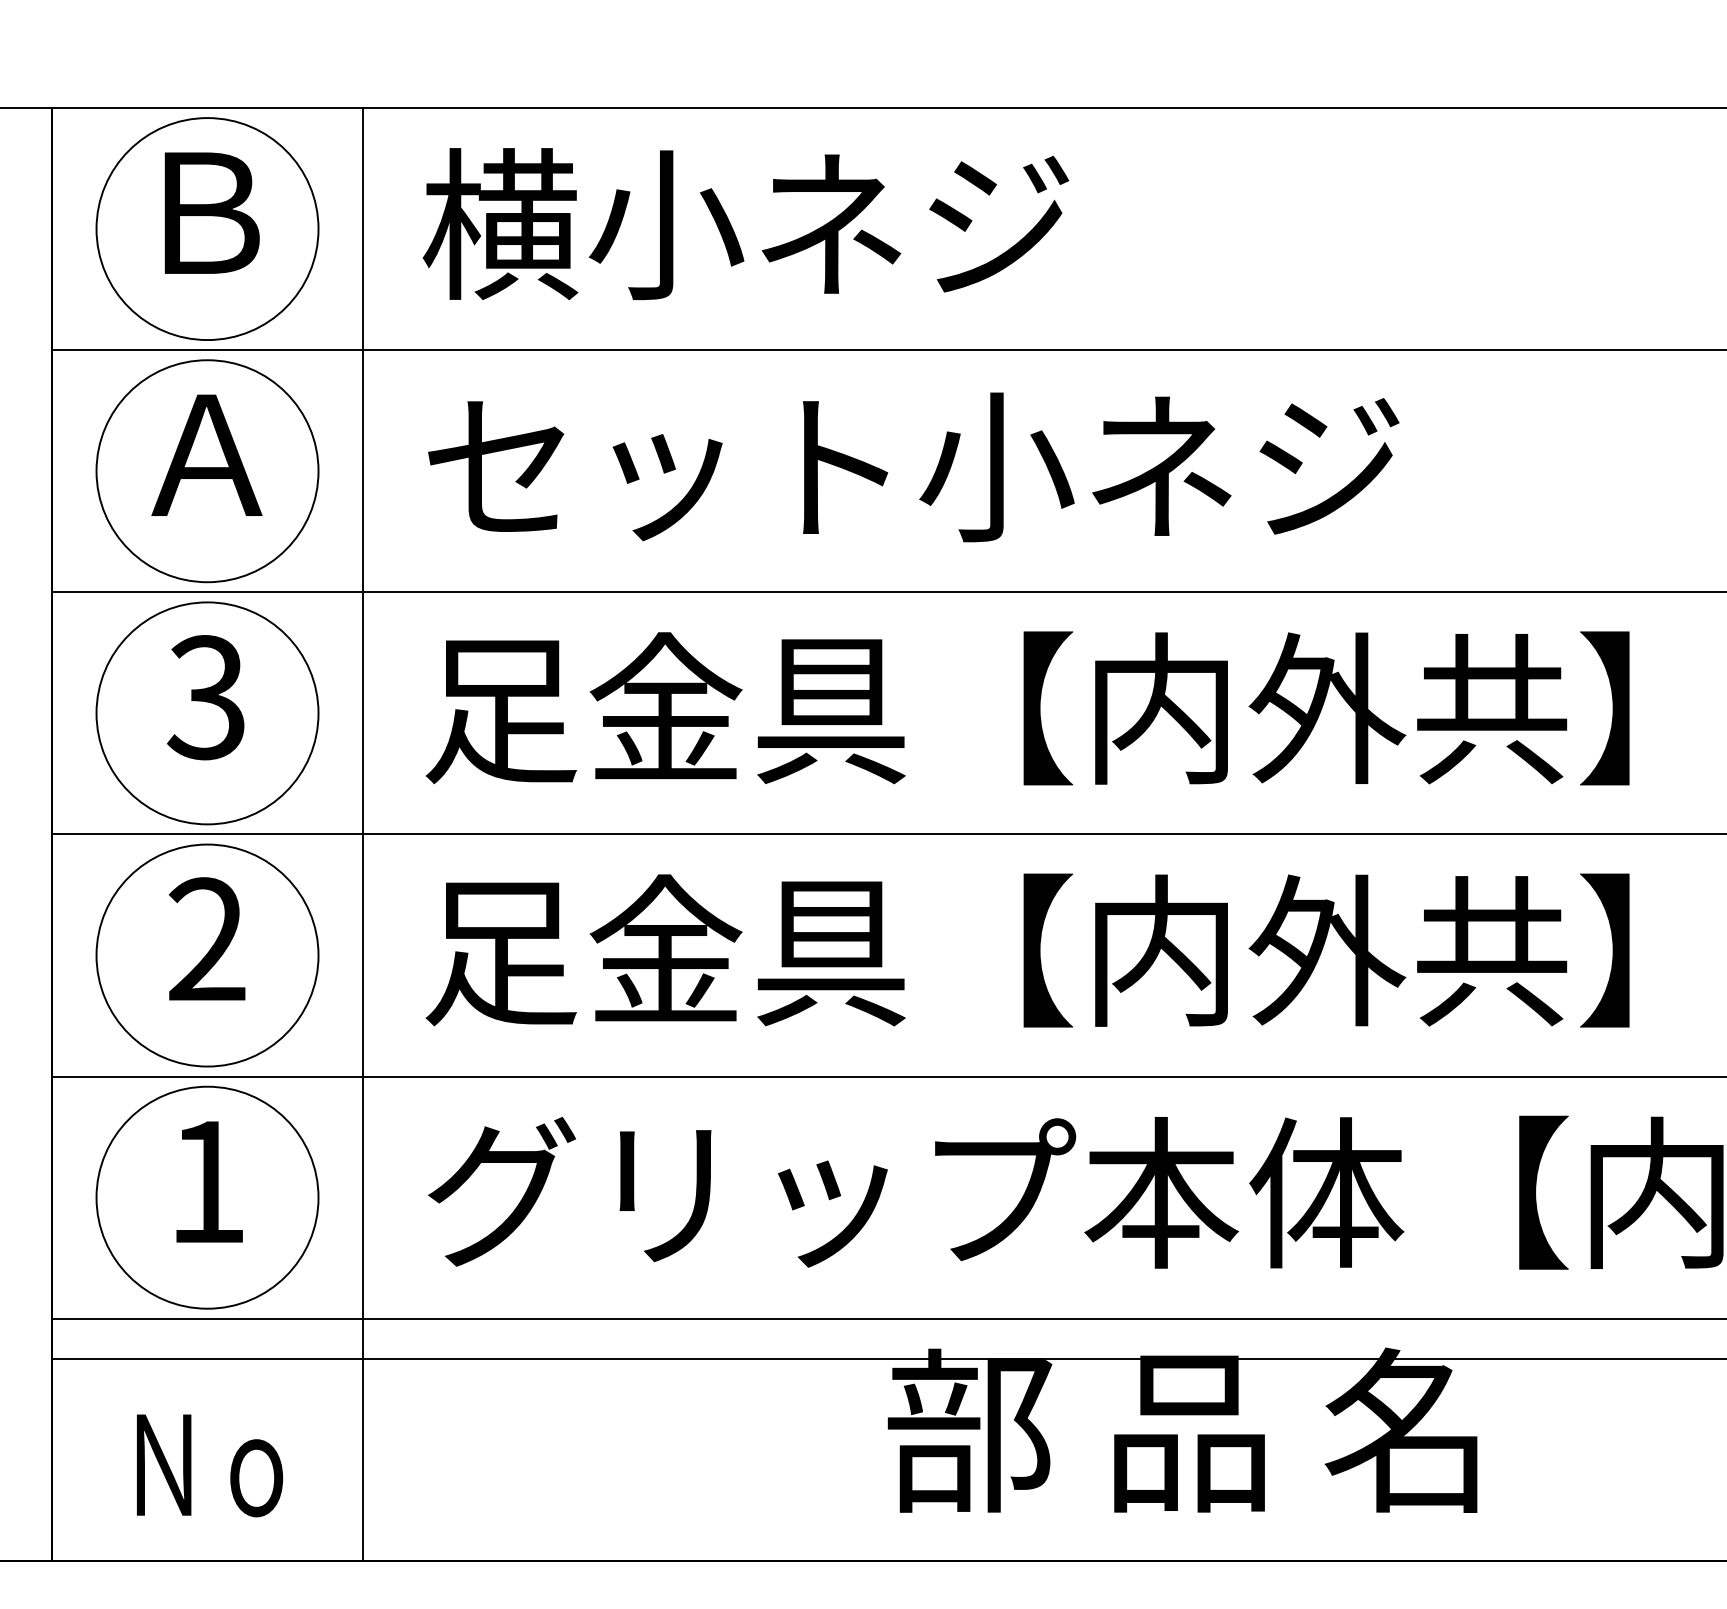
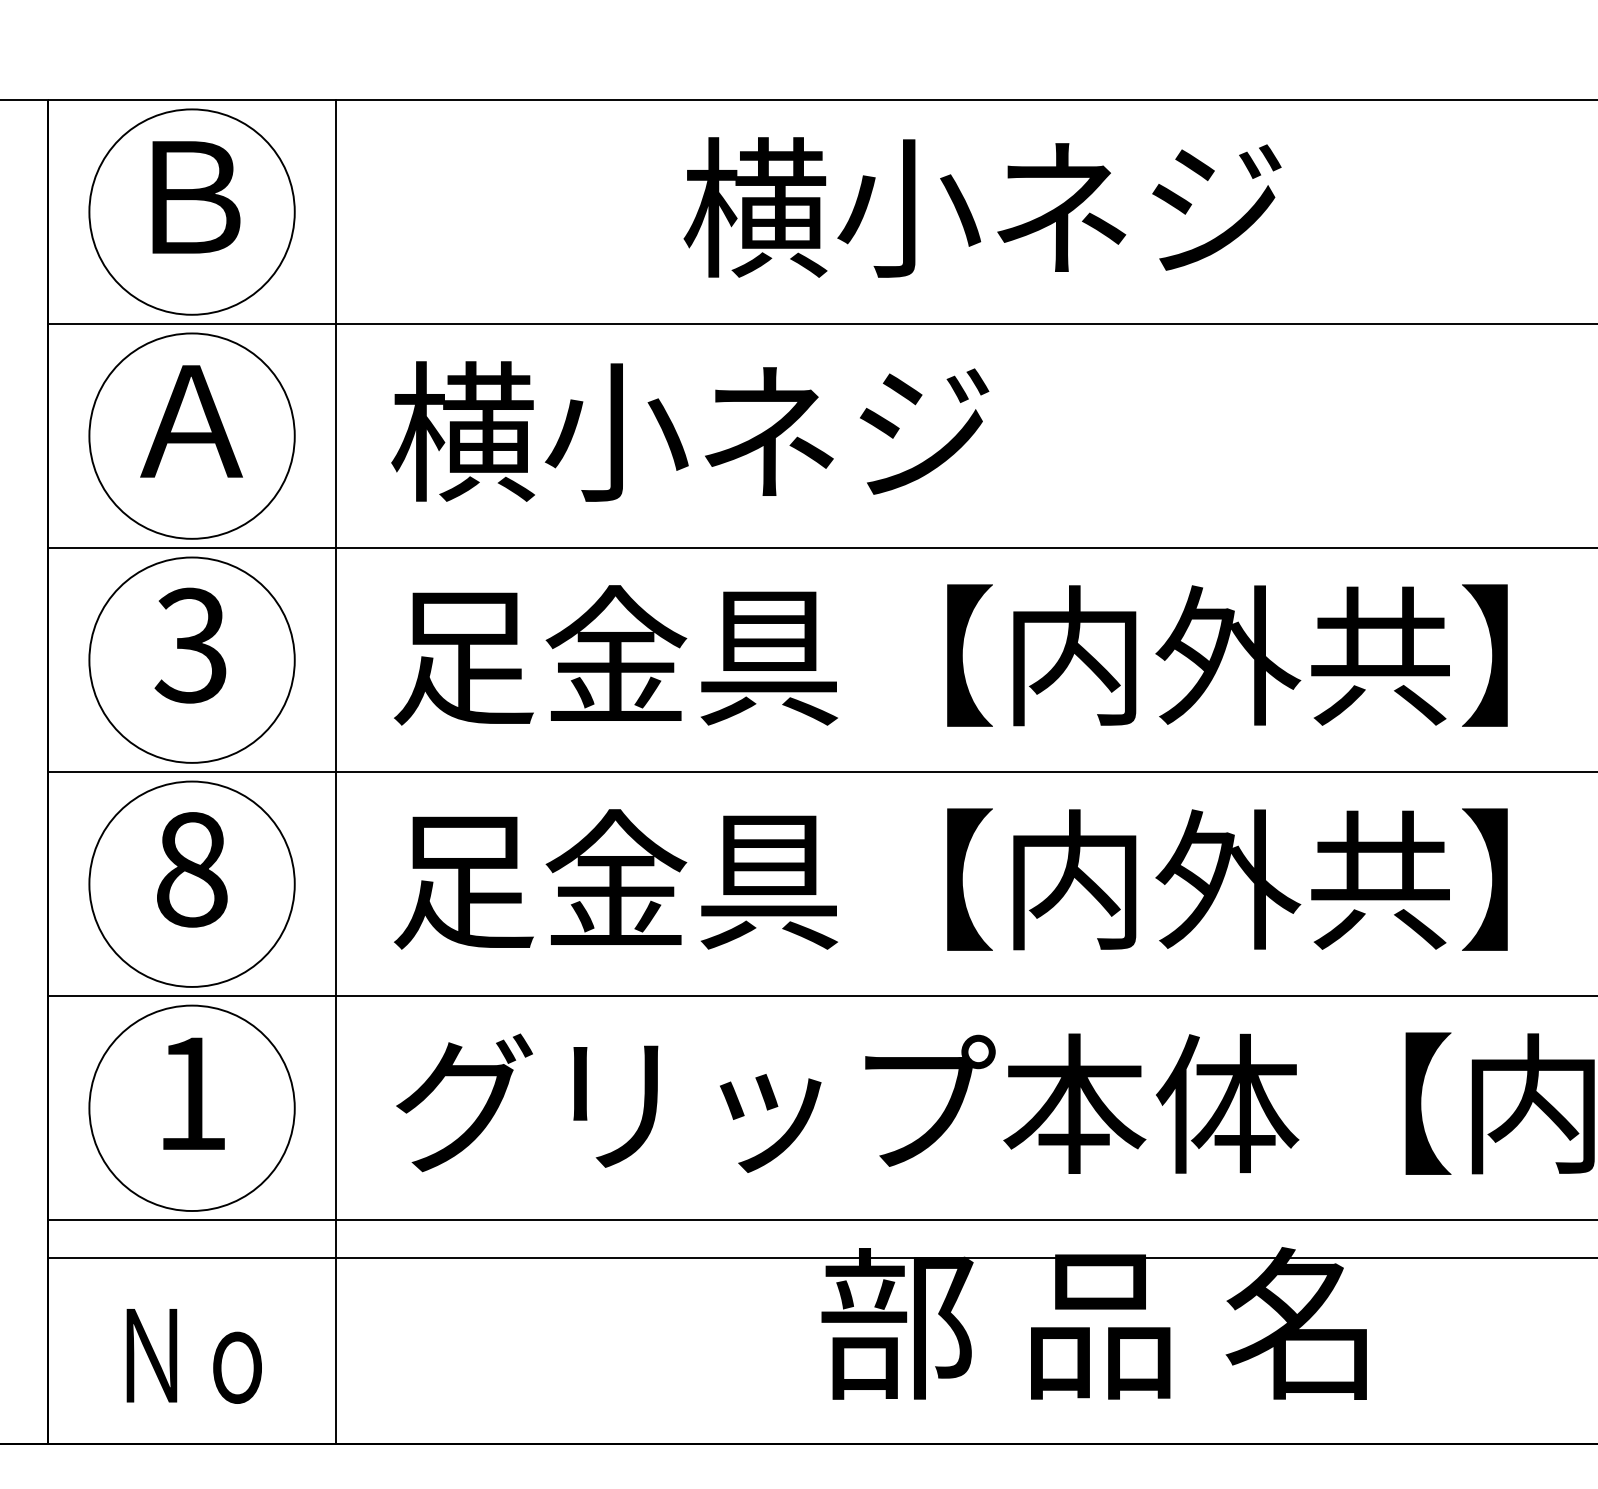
text: (745, 224) -> (982, 207), moved
text: (910, 466) -> (842, 431), セット小ネジ -> 横小ネジ
text: (206, 939) -> (191, 869), 2 -> 8

